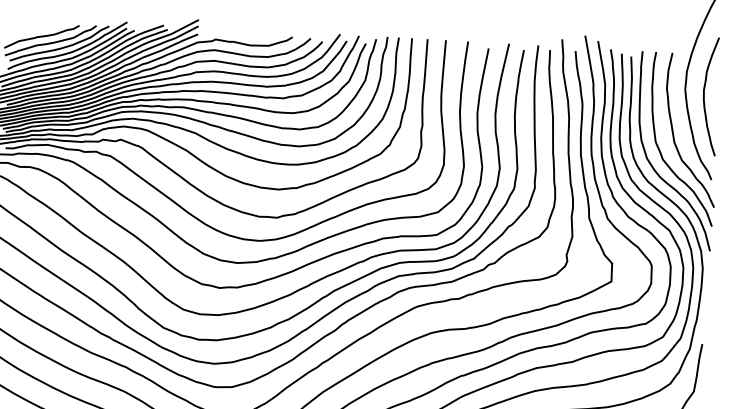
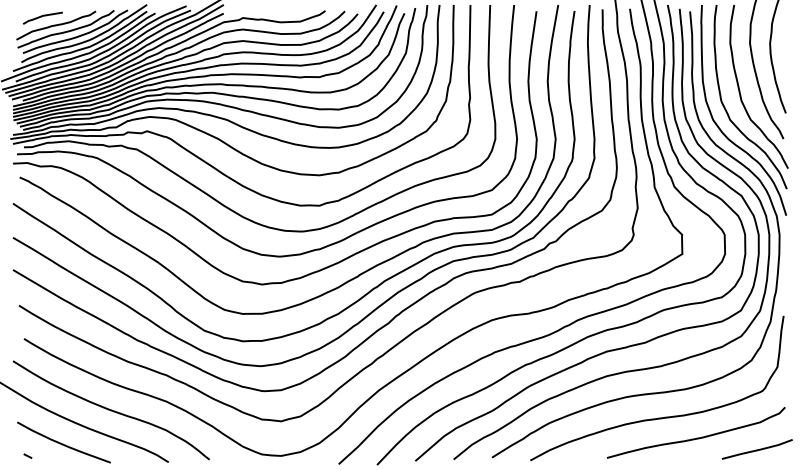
line: (29, 27) -> (42, 16), added

